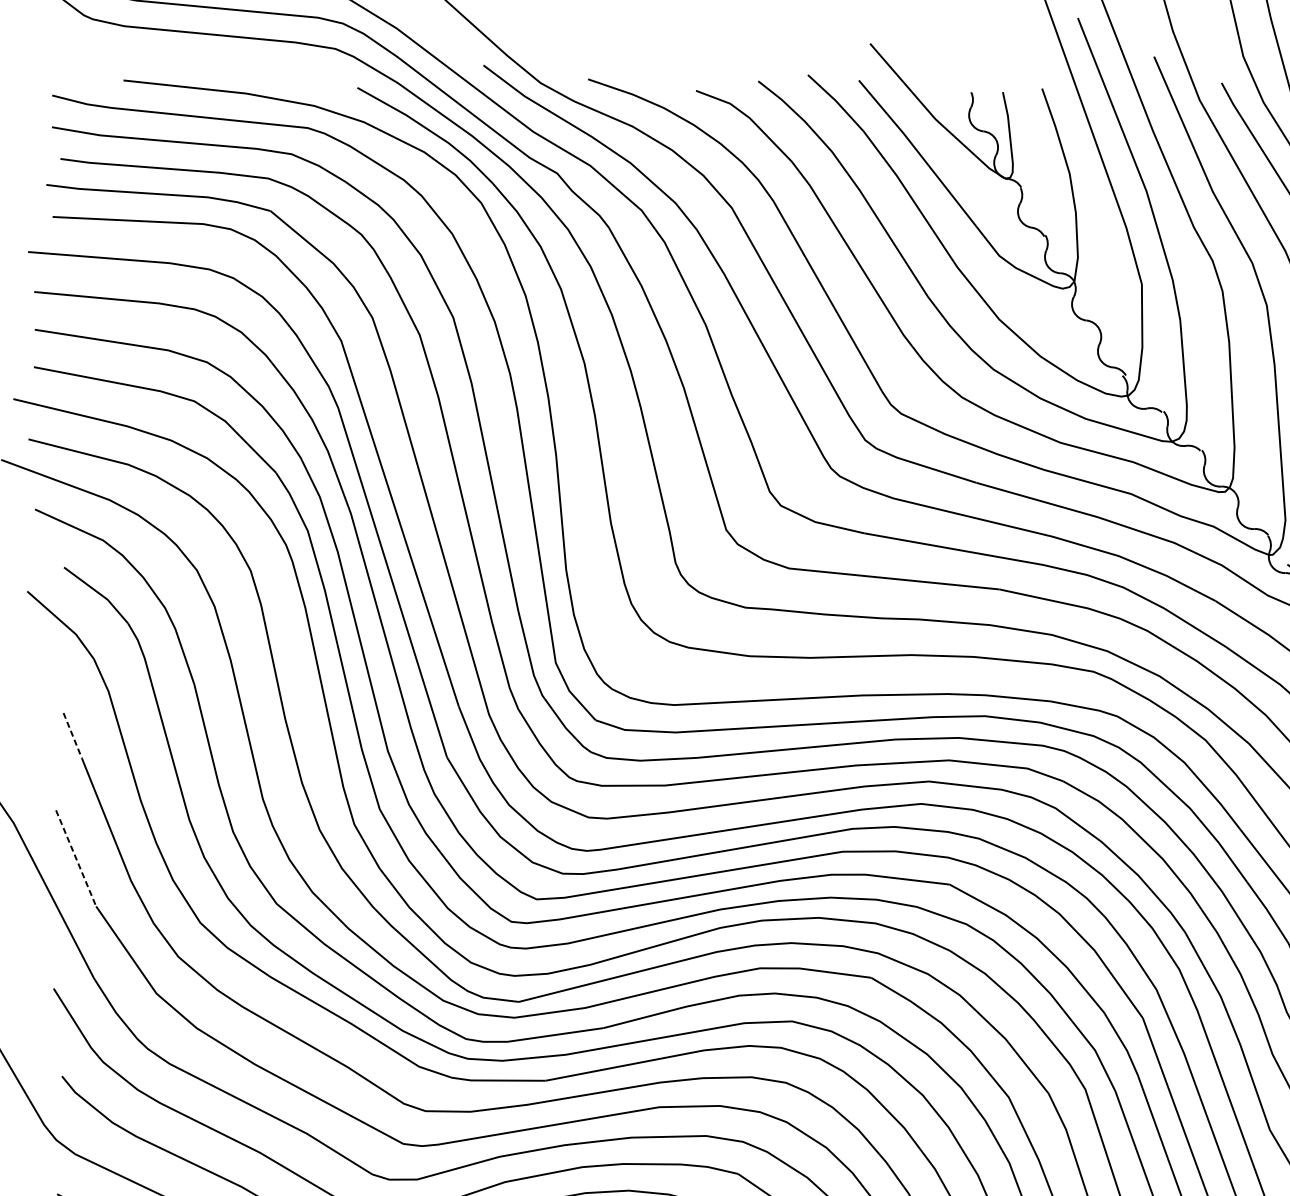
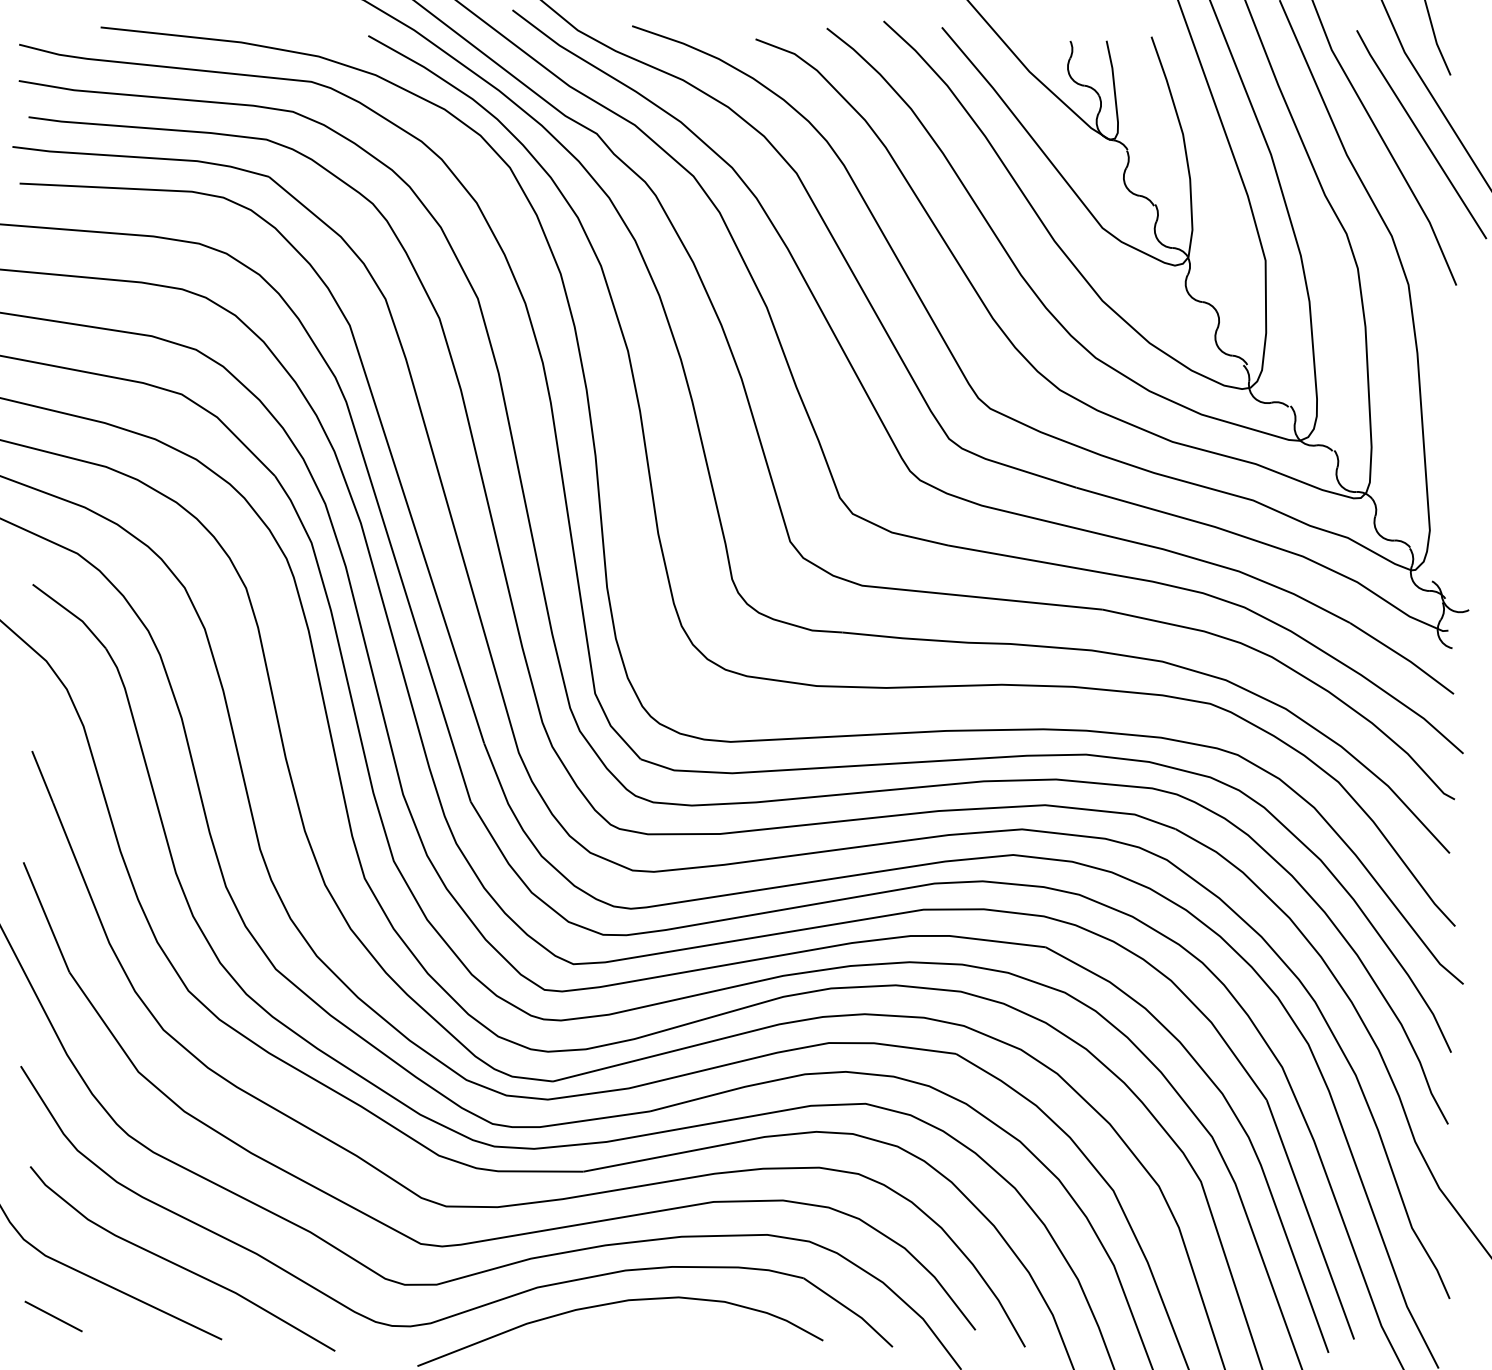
line: (72, 735) -> (42, 776), dashed -> solid
line: (76, 858) -> (46, 917), dashed -> solid

